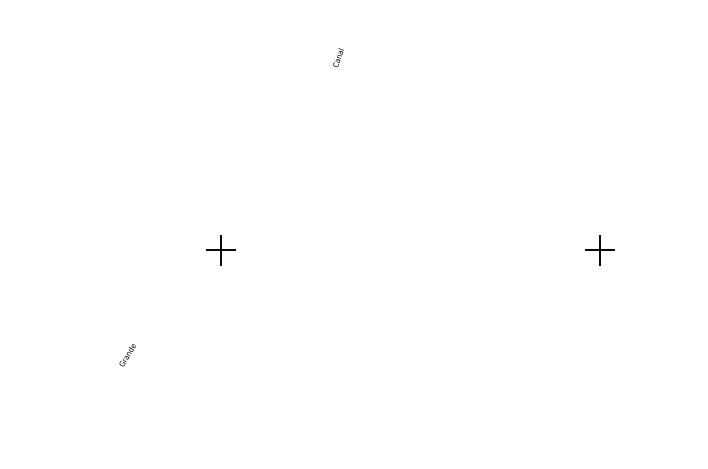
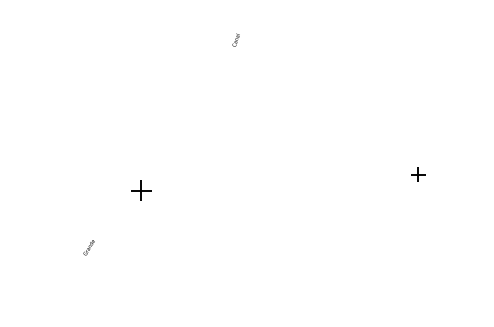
part: (221, 250) -> (141, 190), moved
part: (599, 250) -> (418, 174), size x0.7

